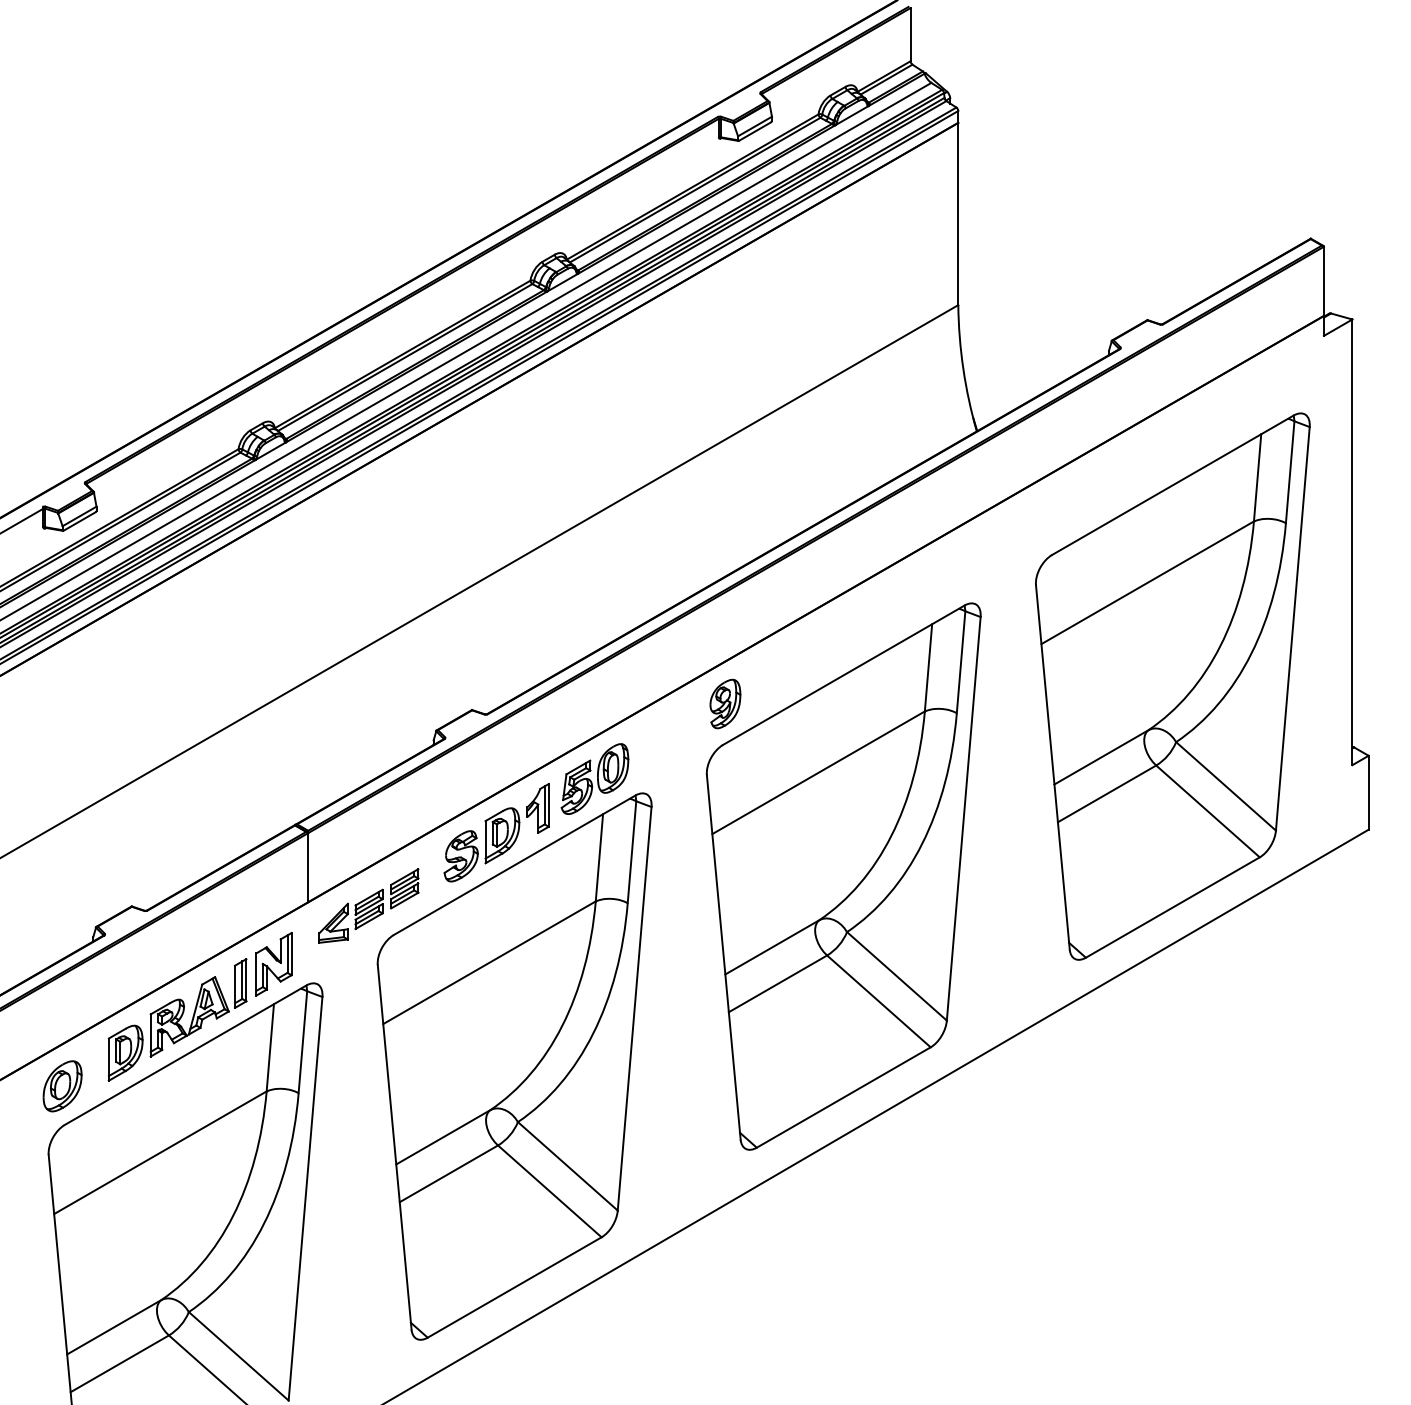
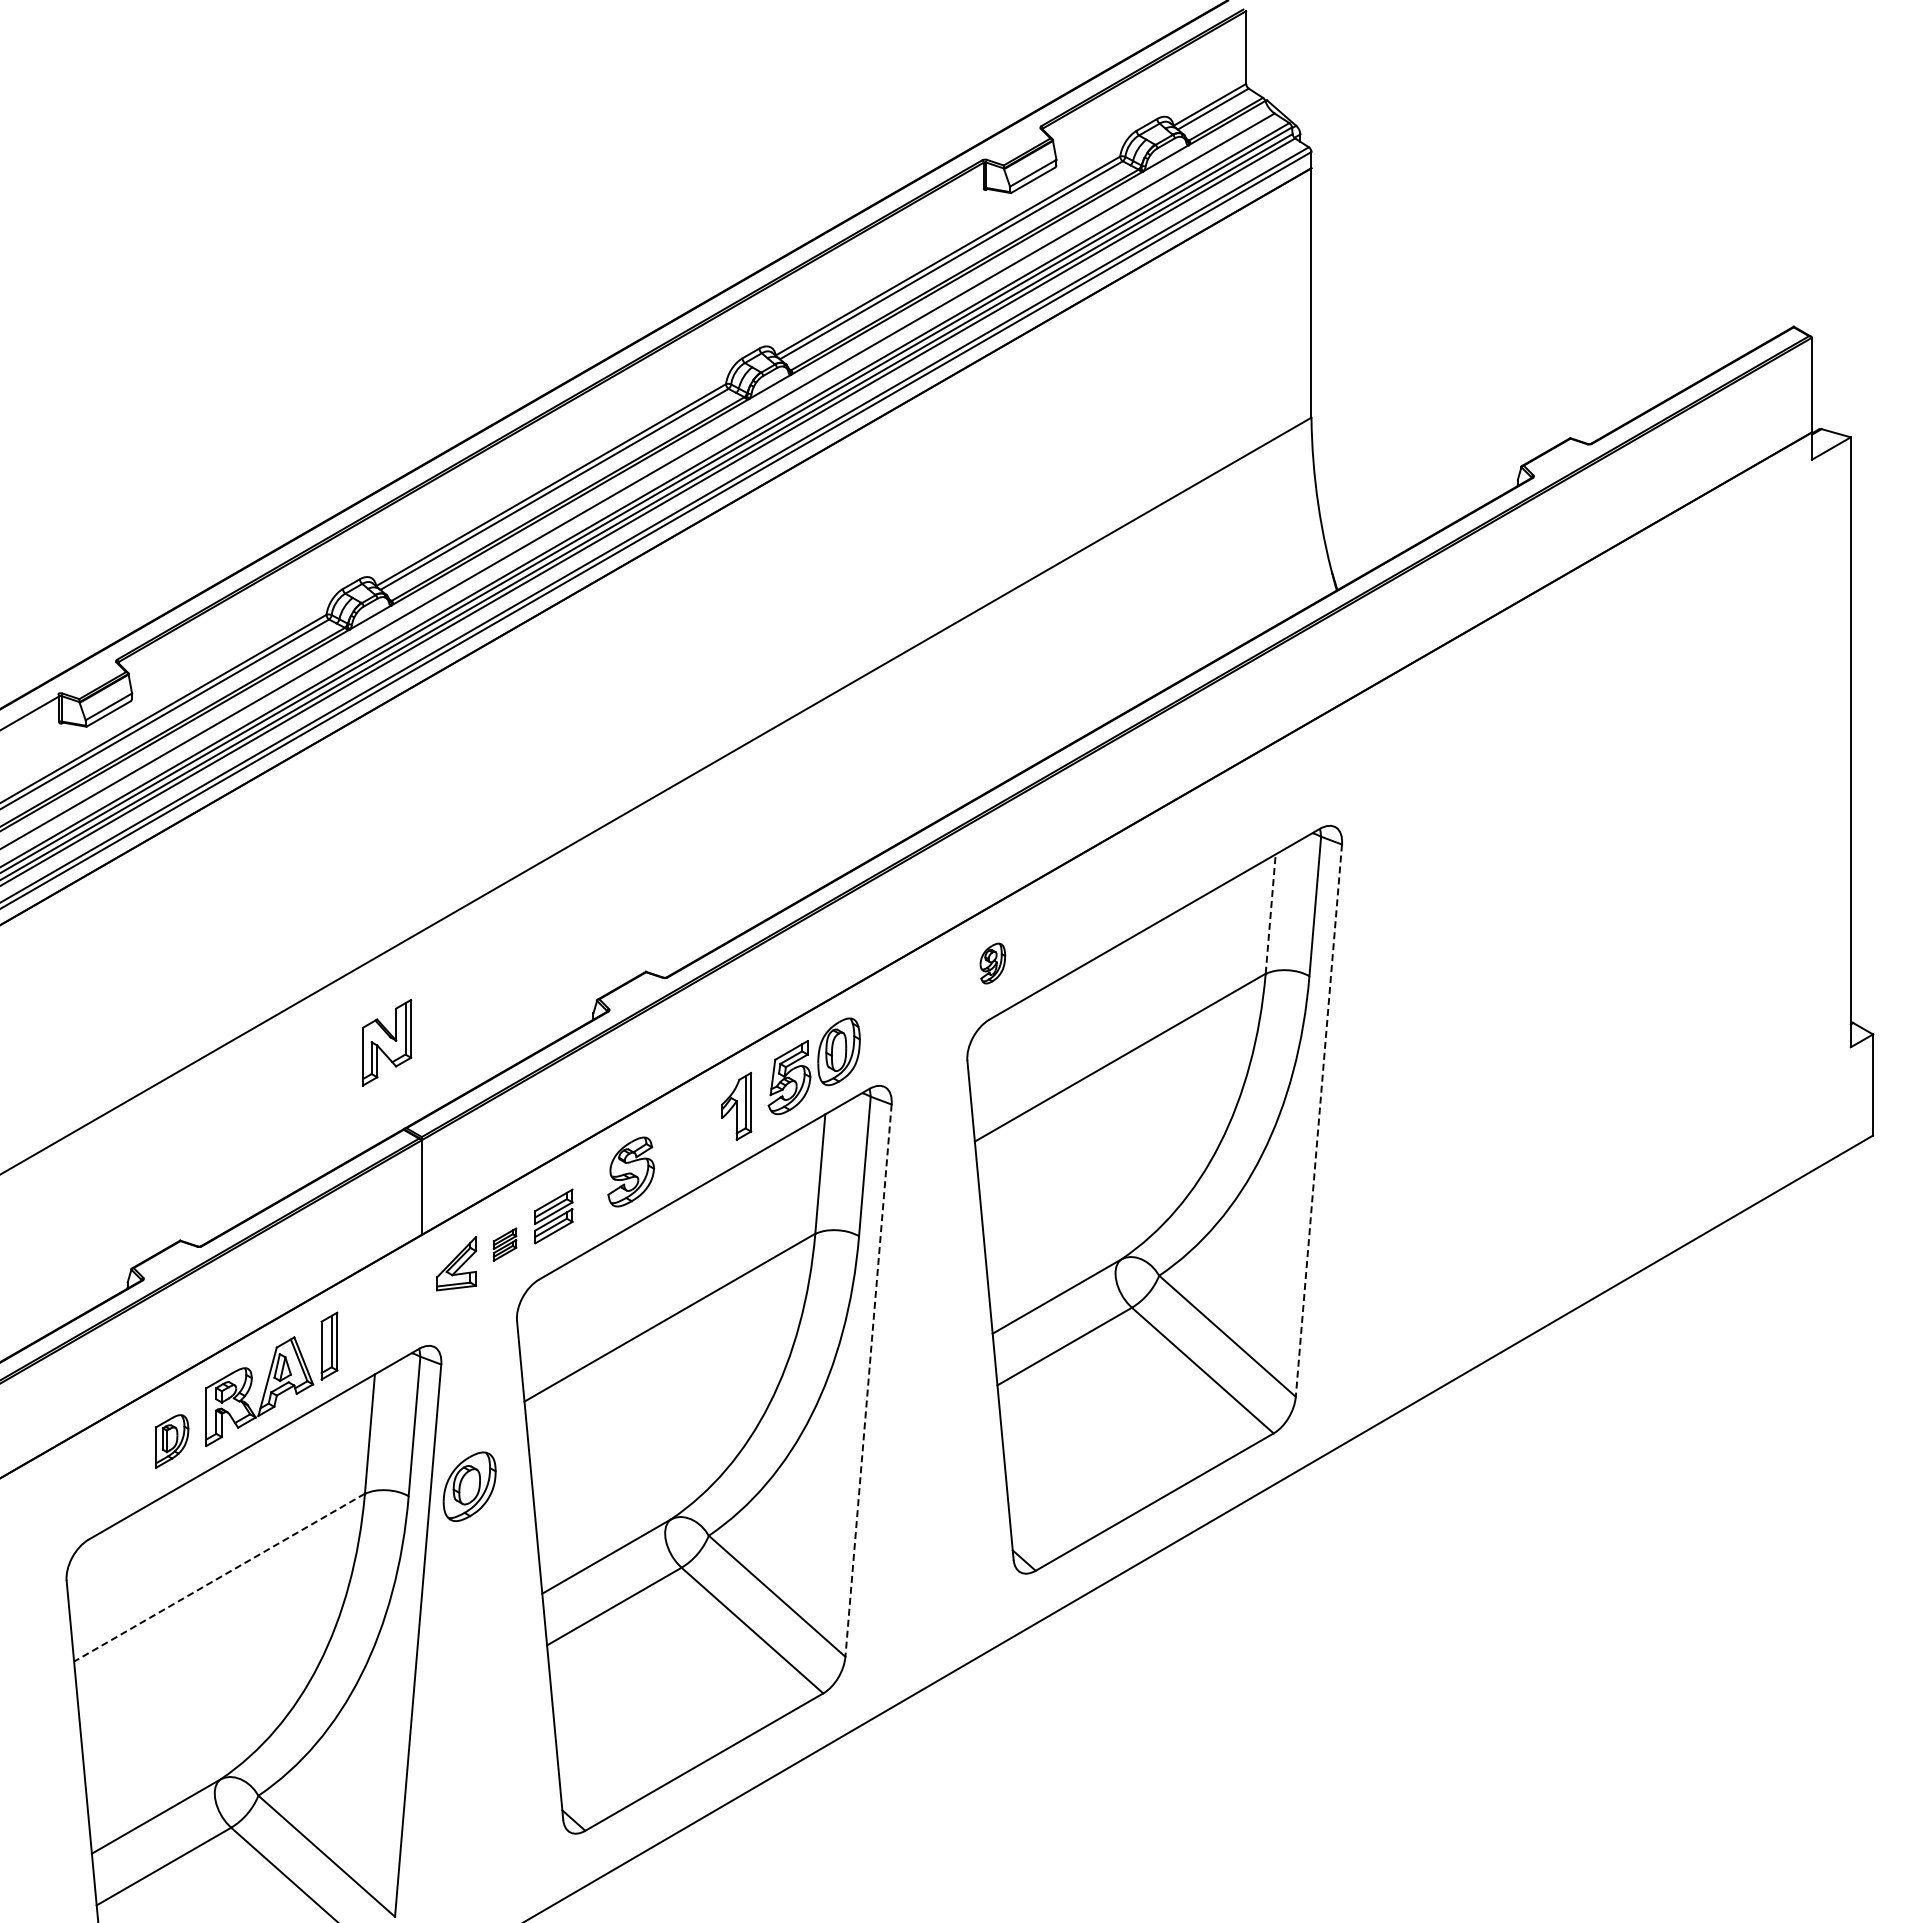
line: (928, 668) -> (1270, 914), solid -> dashed
part: (1172, 686) -> (1604, 939), removed
part: (725, 703) -> (992, 963), size x0.6
line: (963, 819) -> (1318, 1121), solid -> dashed
part: (502, 835) -> (687, 1143), removed
part: (368, 909) -> (504, 1244), size x0.6
part: (274, 964) -> (387, 1042), moved
line: (634, 1009) -> (868, 1381), solid -> dashed
part: (126, 1053) -> (172, 1441), size x0.7
part: (62, 1086) -> (469, 1486), moved
line: (160, 1152) -> (219, 1577), solid -> dashed

